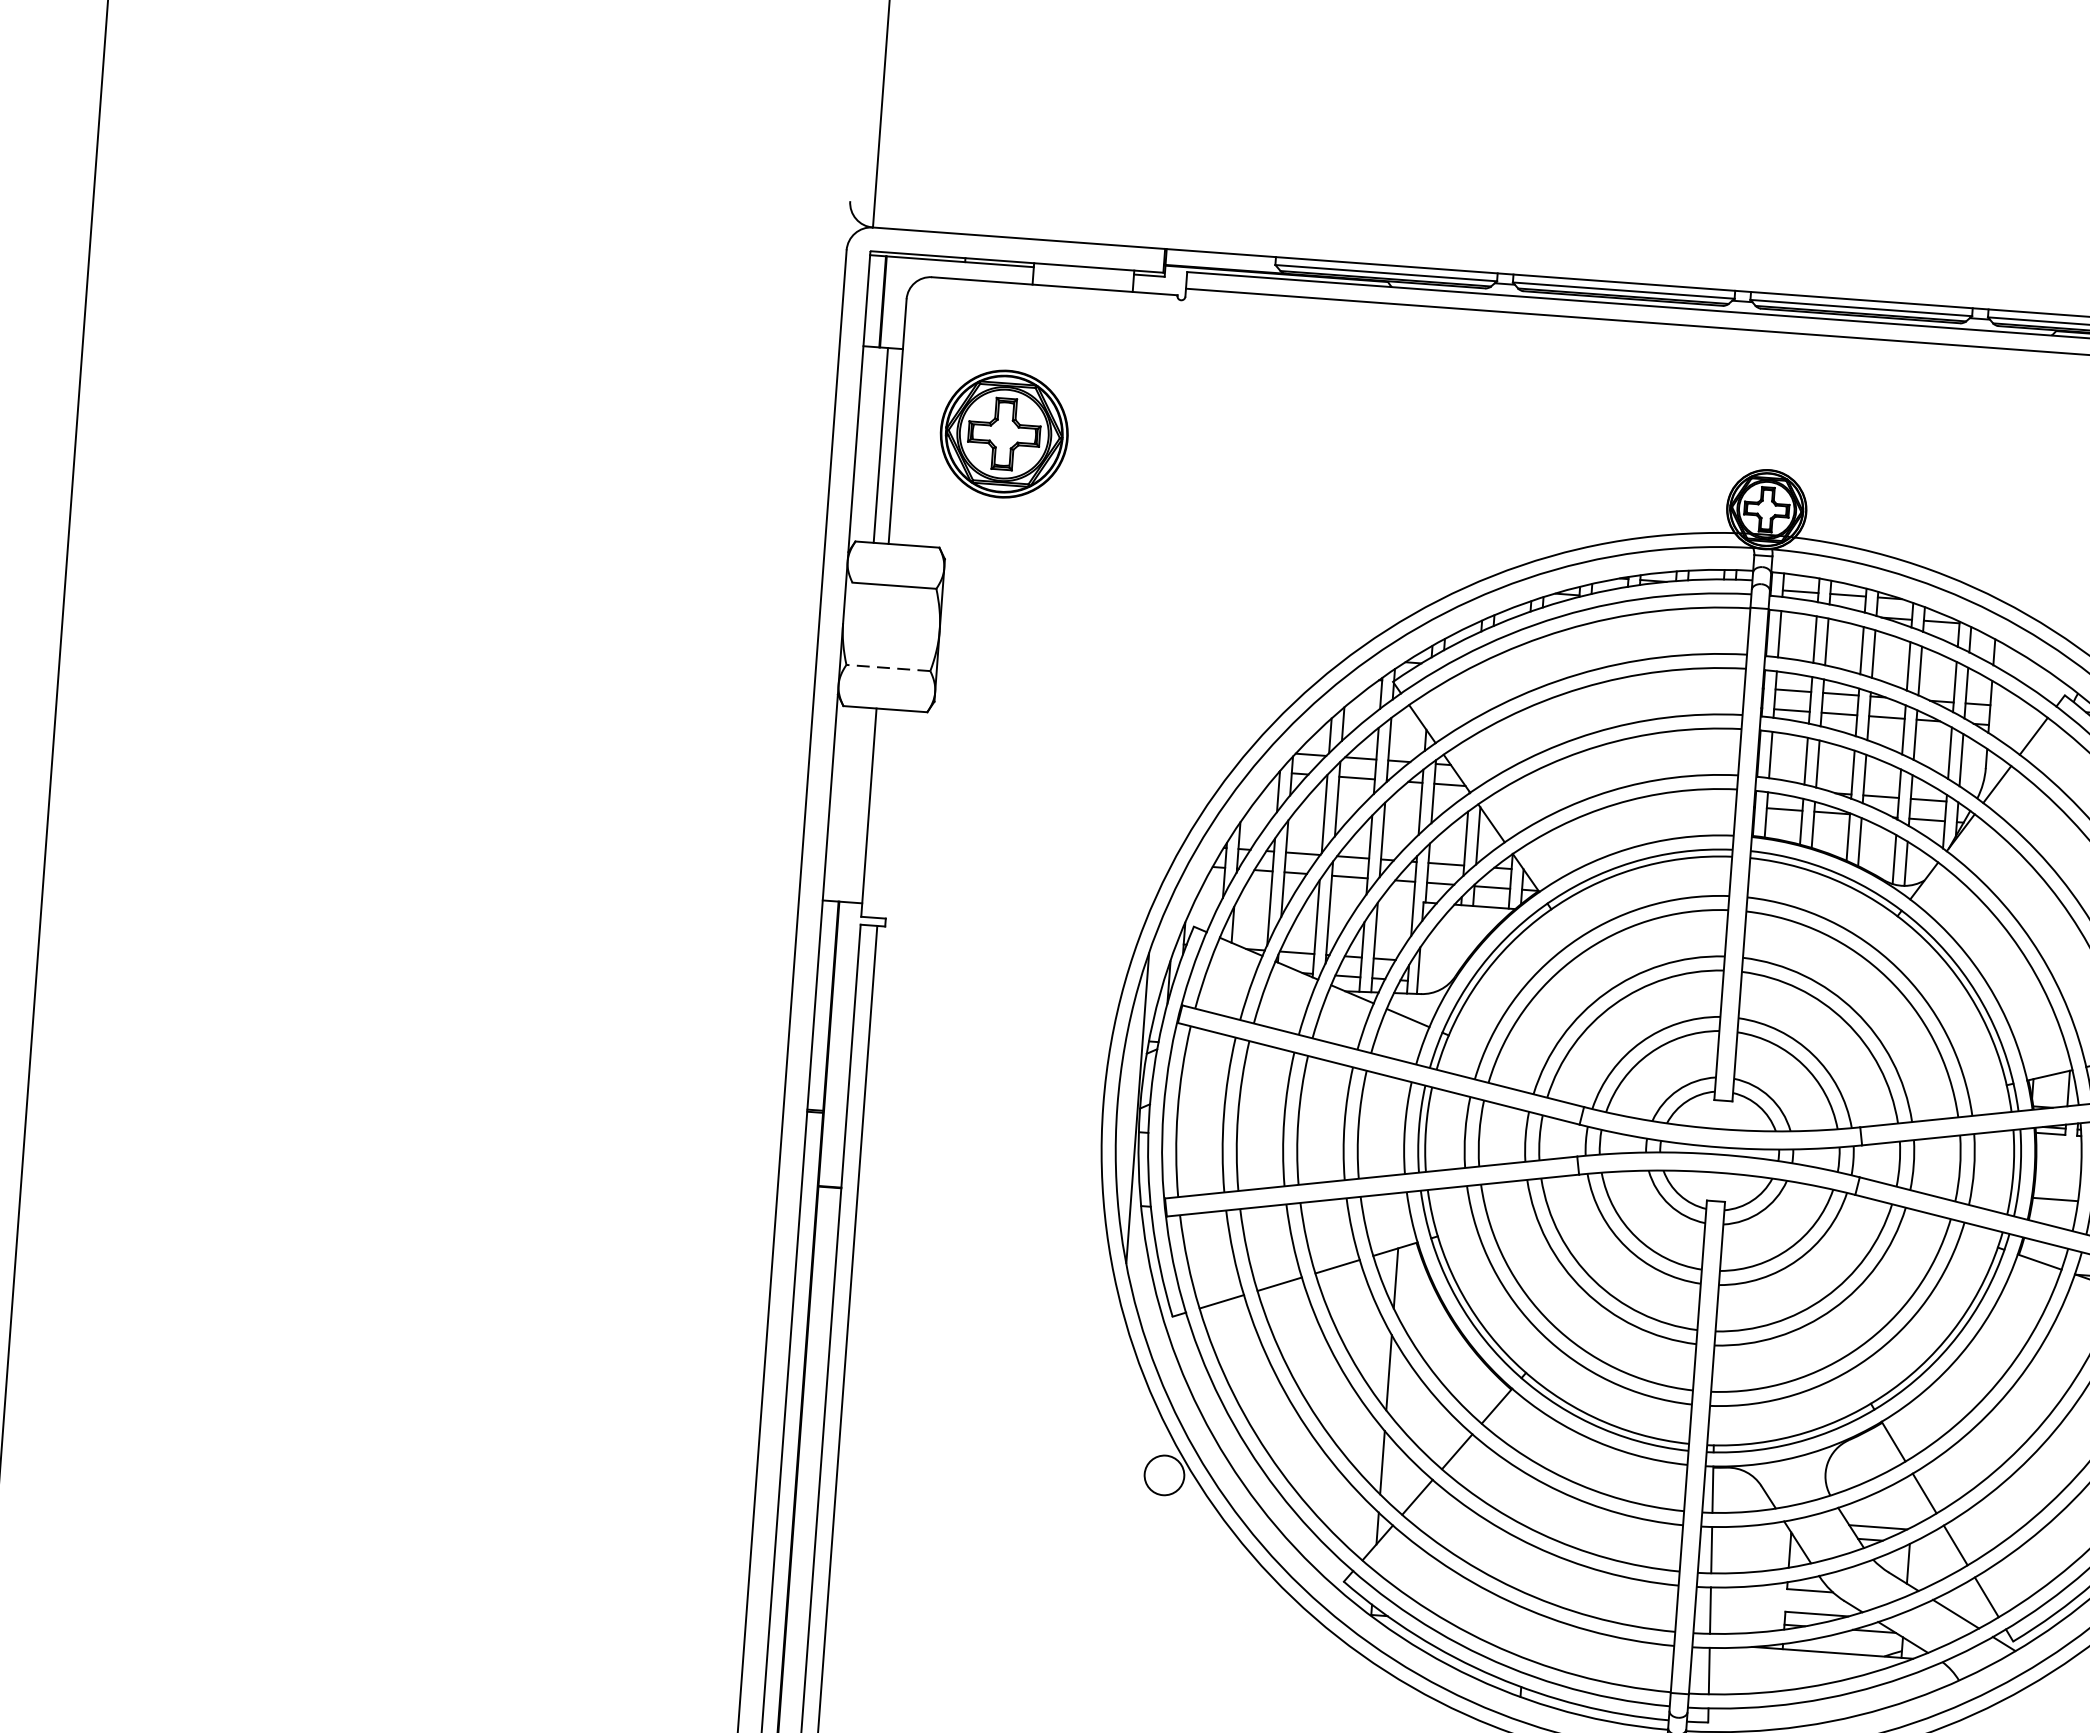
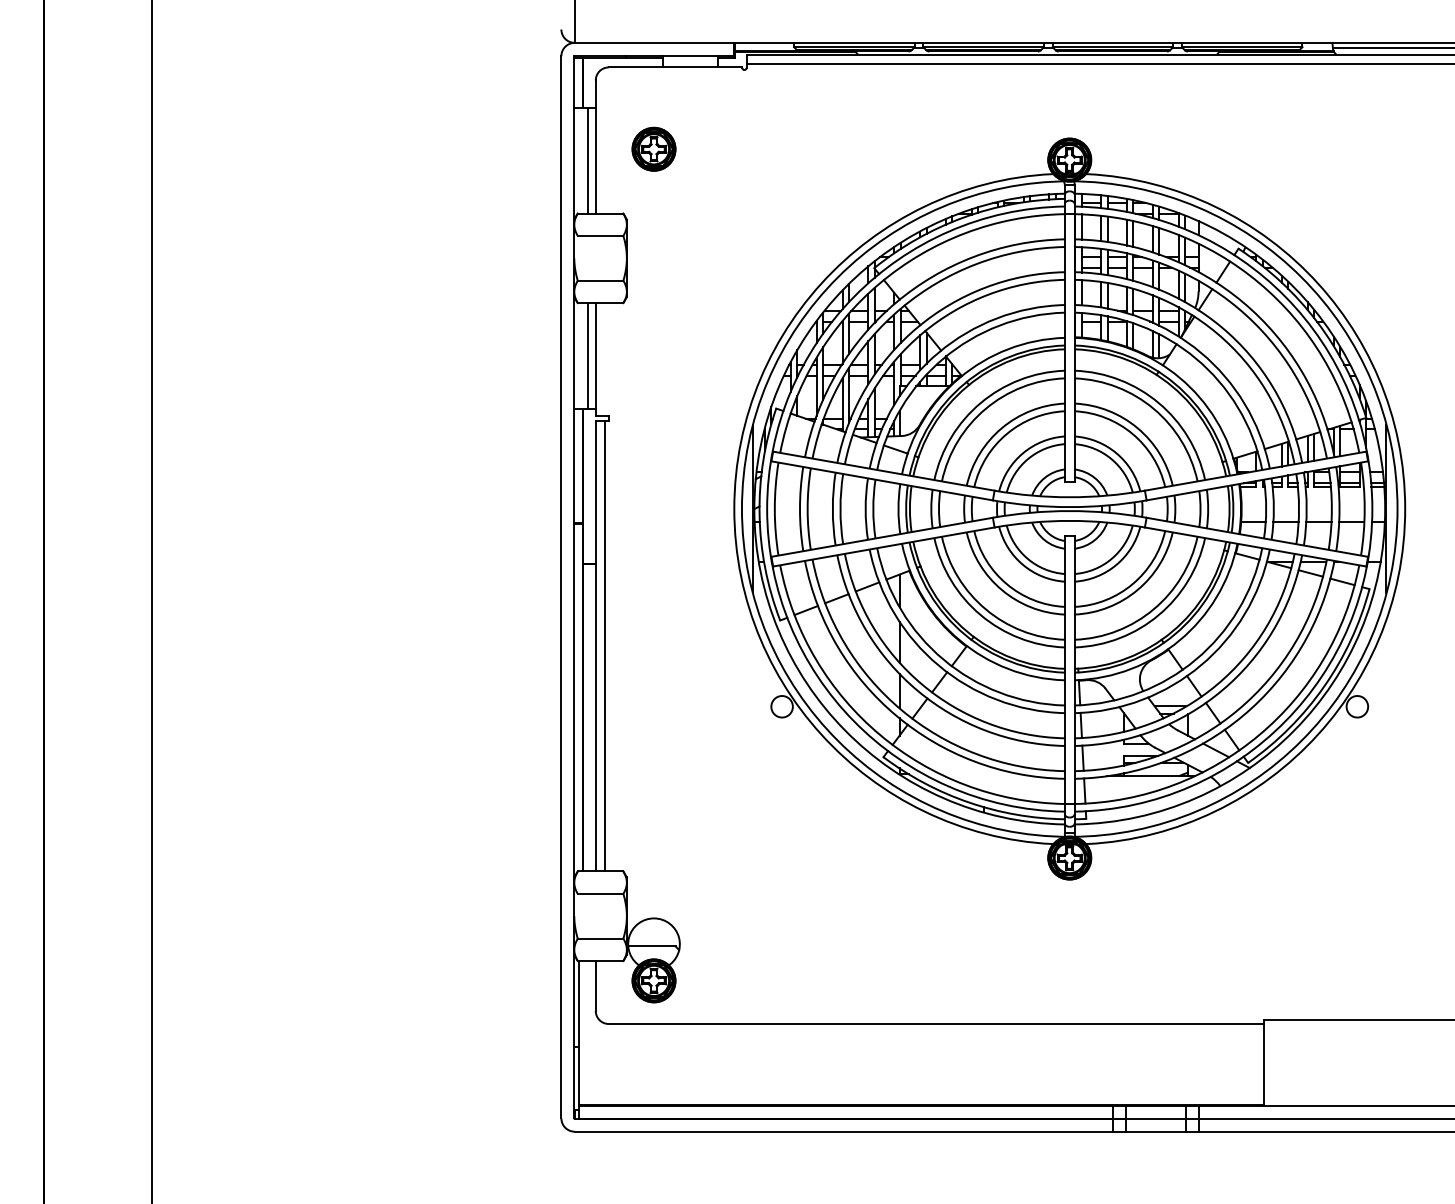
part: (1003, 432) -> (653, 148), size x0.62
line: (888, 667) -> (600, 280), dashed -> solid
line: (854, 805) -> (587, 356), added

